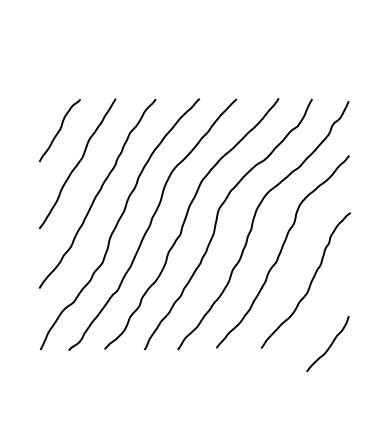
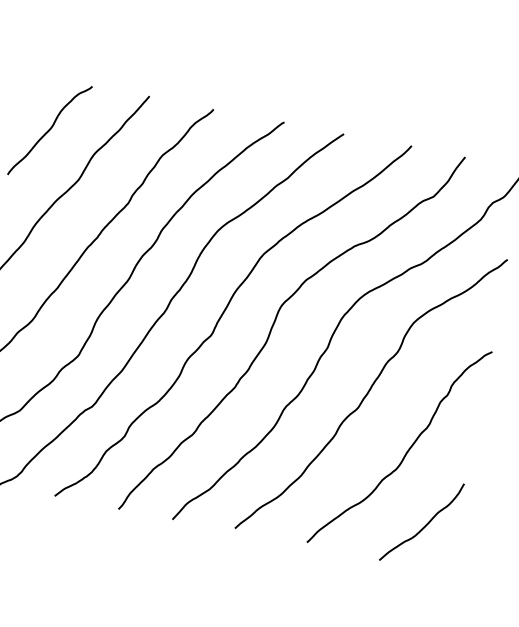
curve: (329, 345) -> (423, 525), moved

